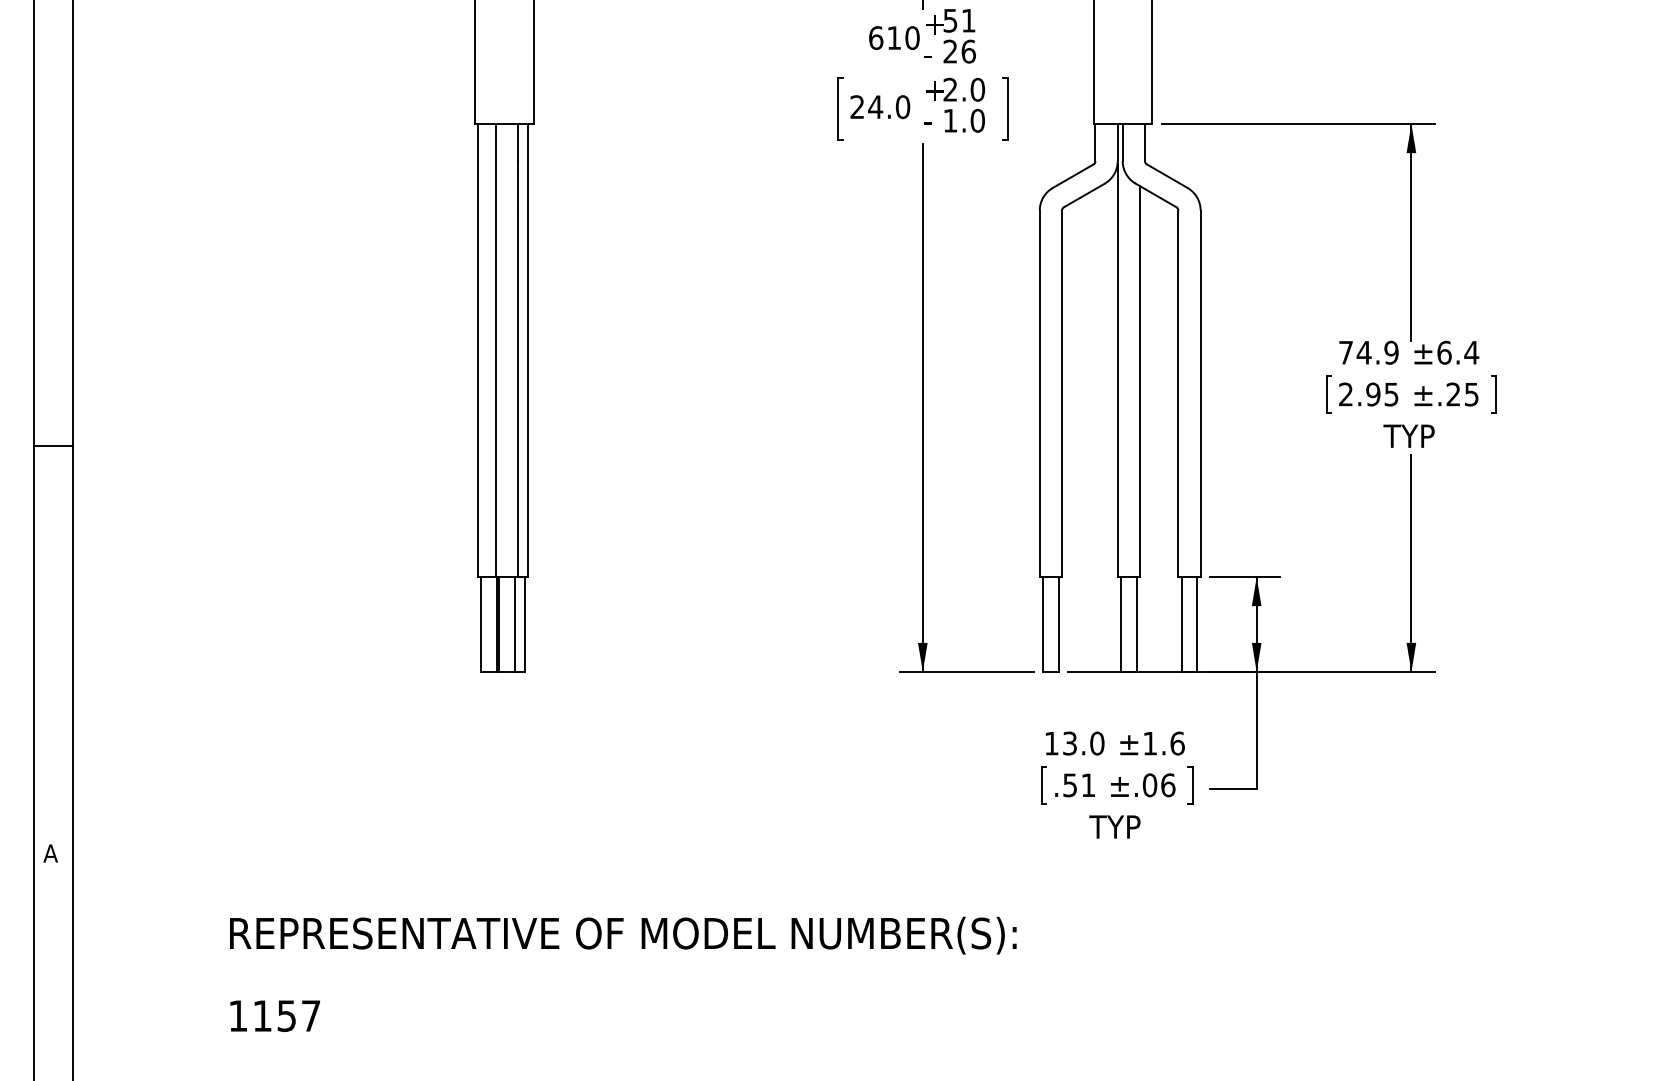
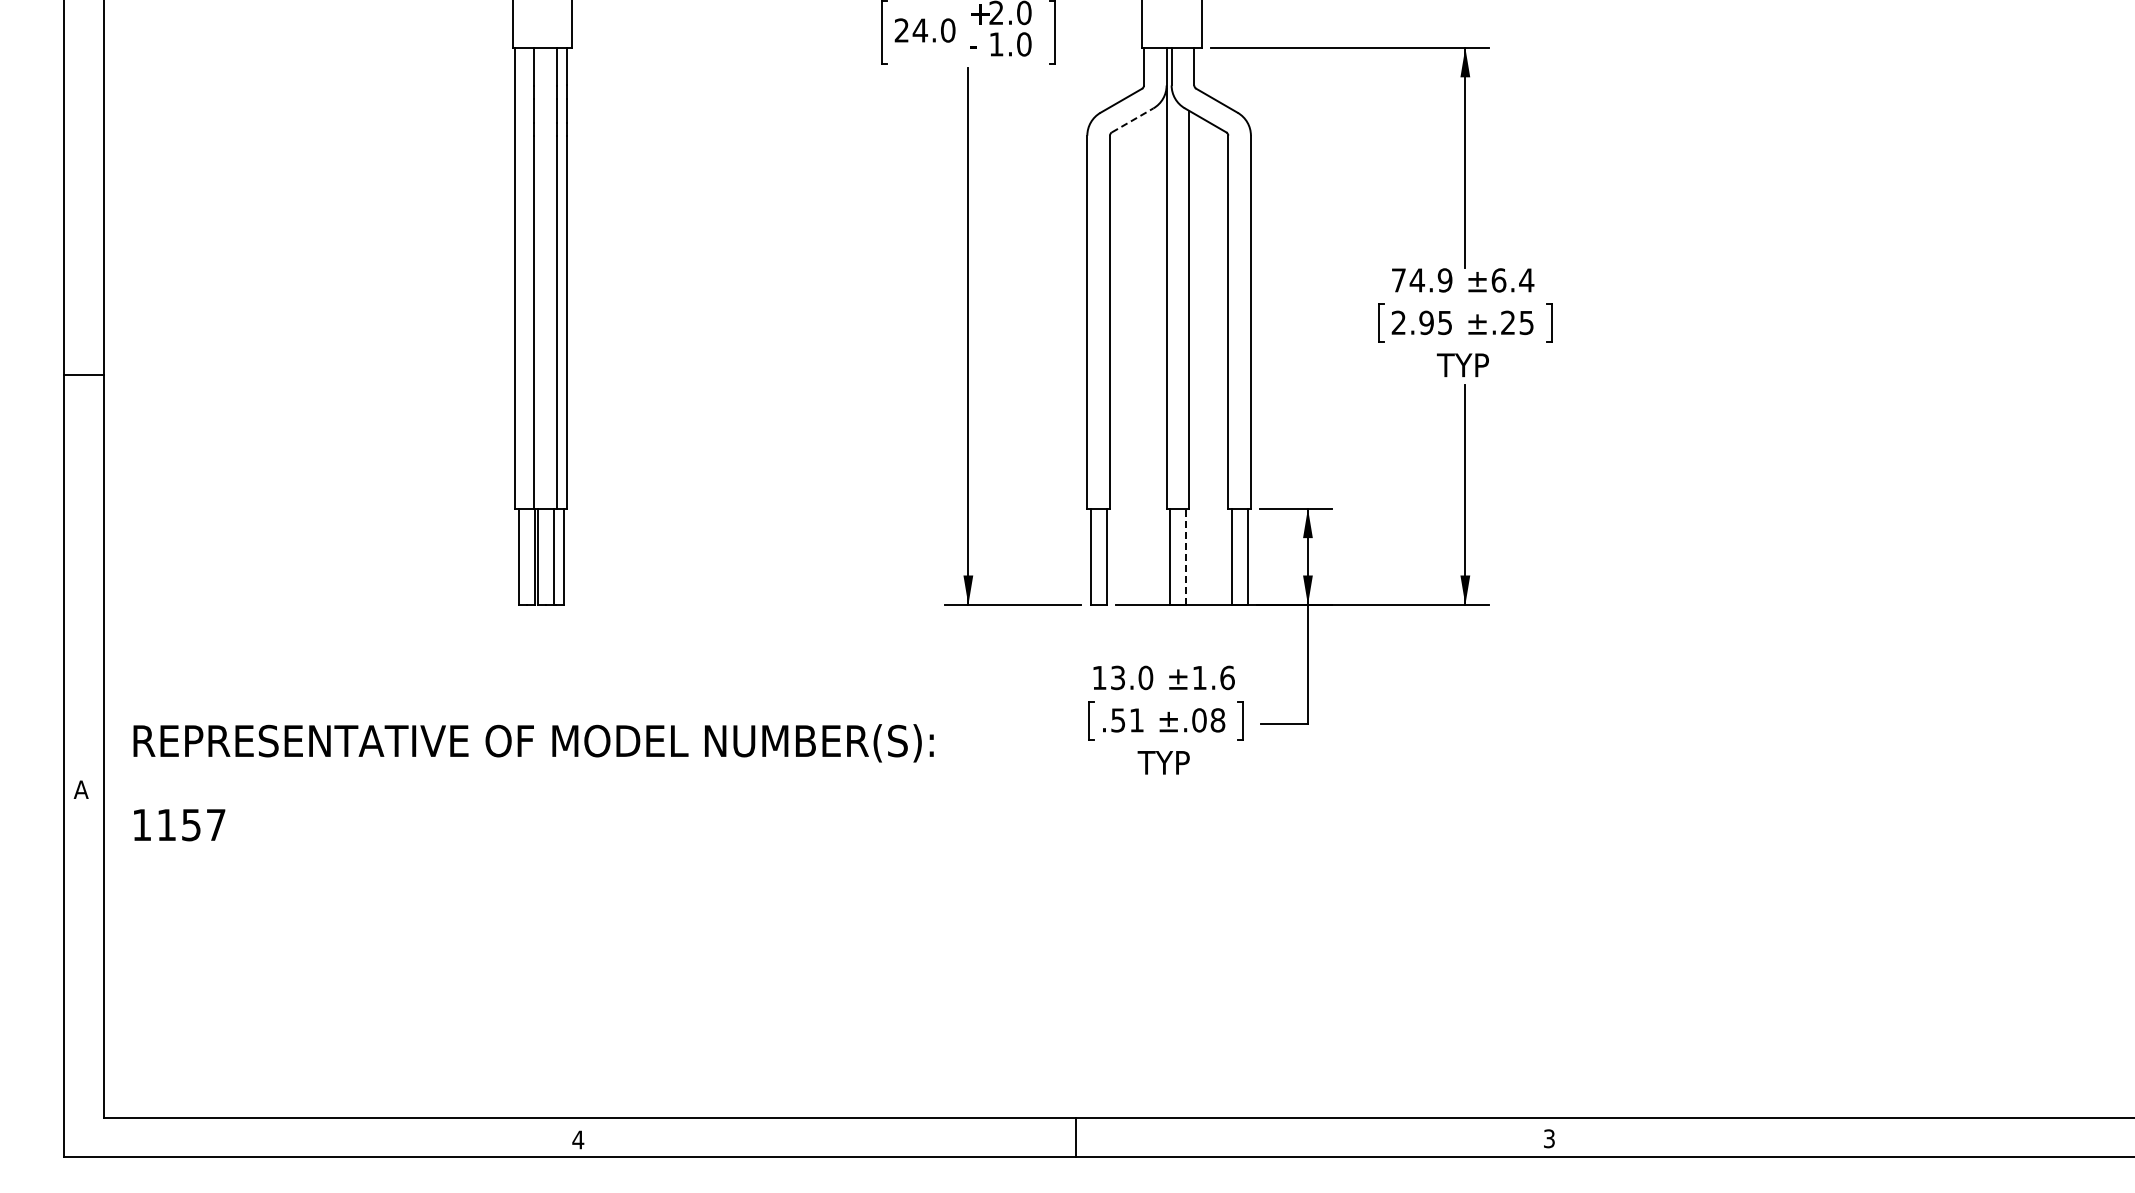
line: (1084, 195) -> (1132, 120), solid -> dashed
line: (1136, 624) -> (1185, 556), solid -> dashed
text: (1167, 785) -> (1217, 720), ±.06 -> ±.08
text: (623, 974) -> (533, 782), moved

